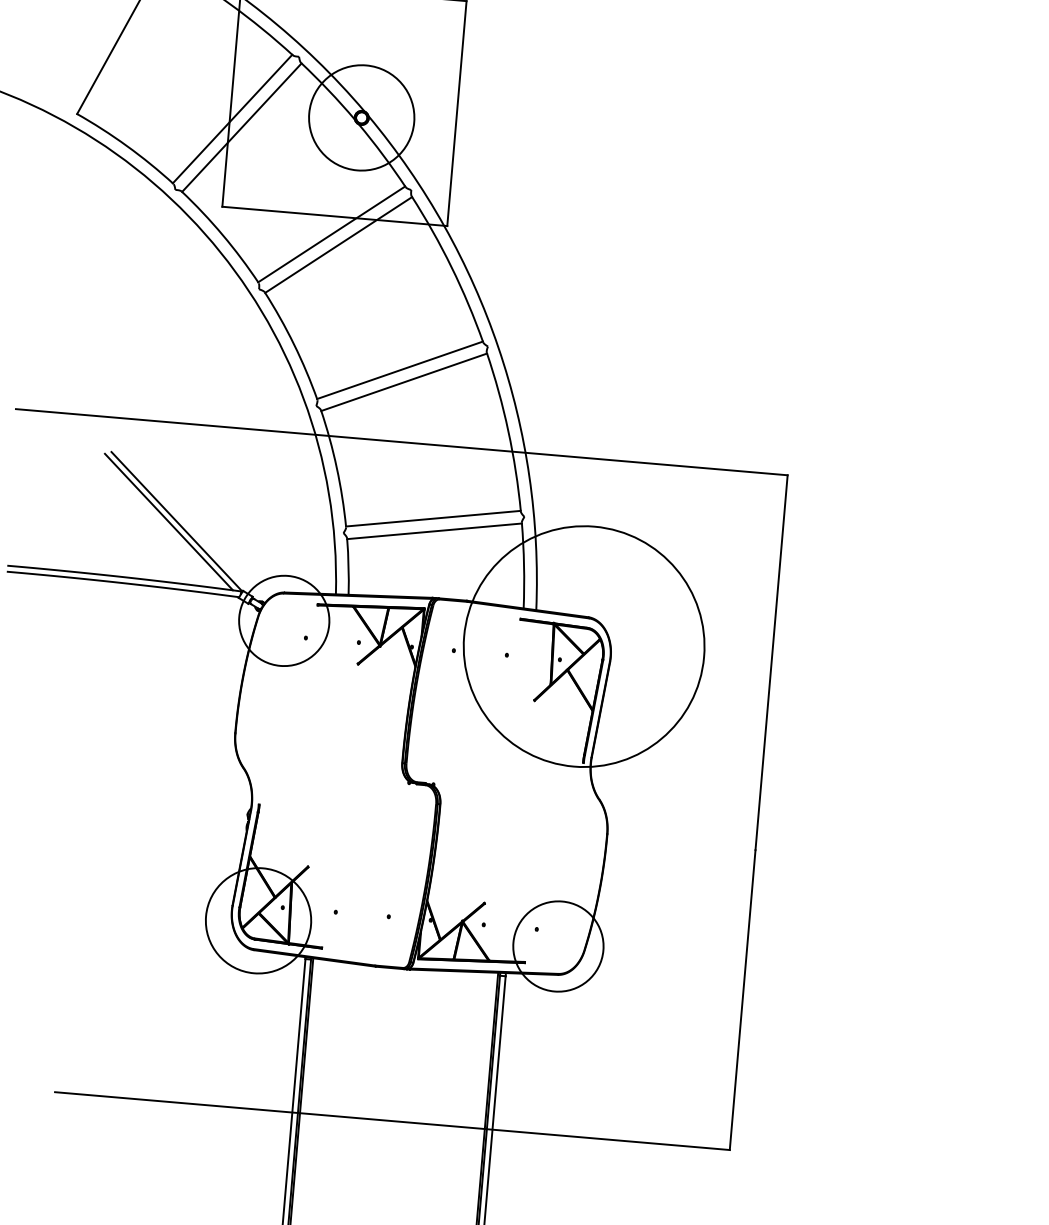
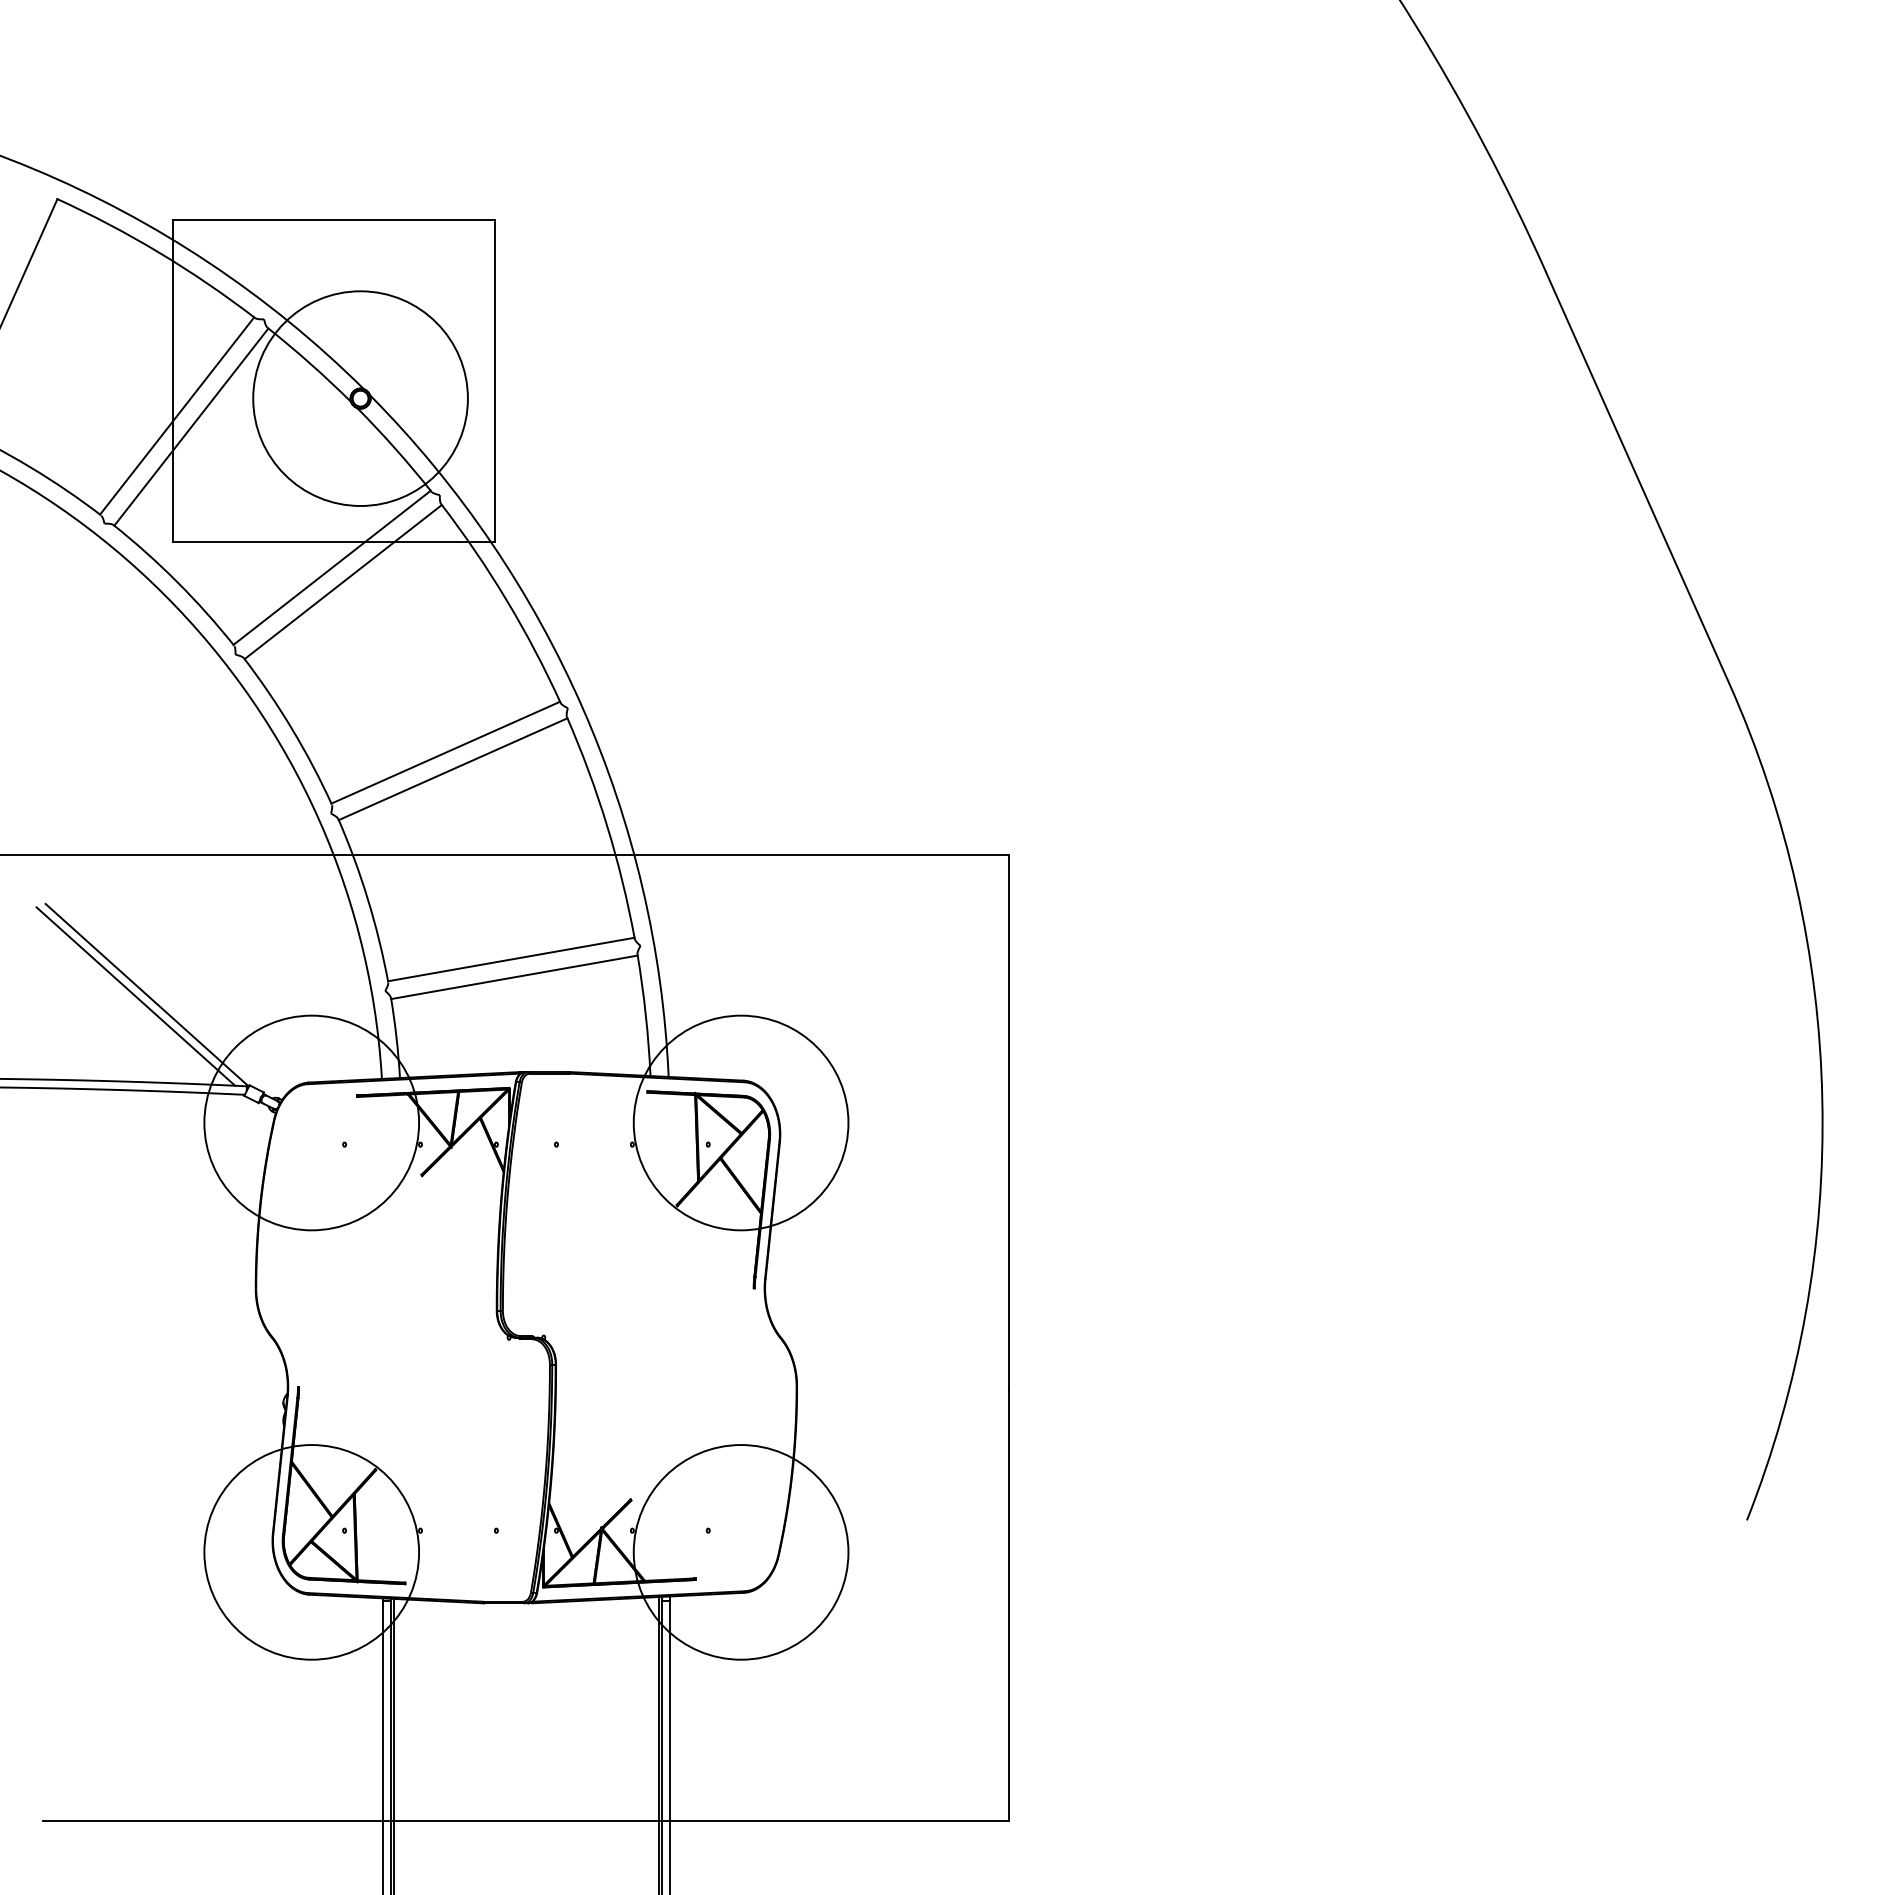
circle: (361, 117) -> (360, 398), size x1.43
circle: (284, 620) -> (311, 1122), size x1.67
circle: (583, 646) -> (740, 1122), size x0.62
circle: (258, 920) -> (311, 1552), size x1.43
circle: (557, 946) -> (740, 1552), size x1.67

